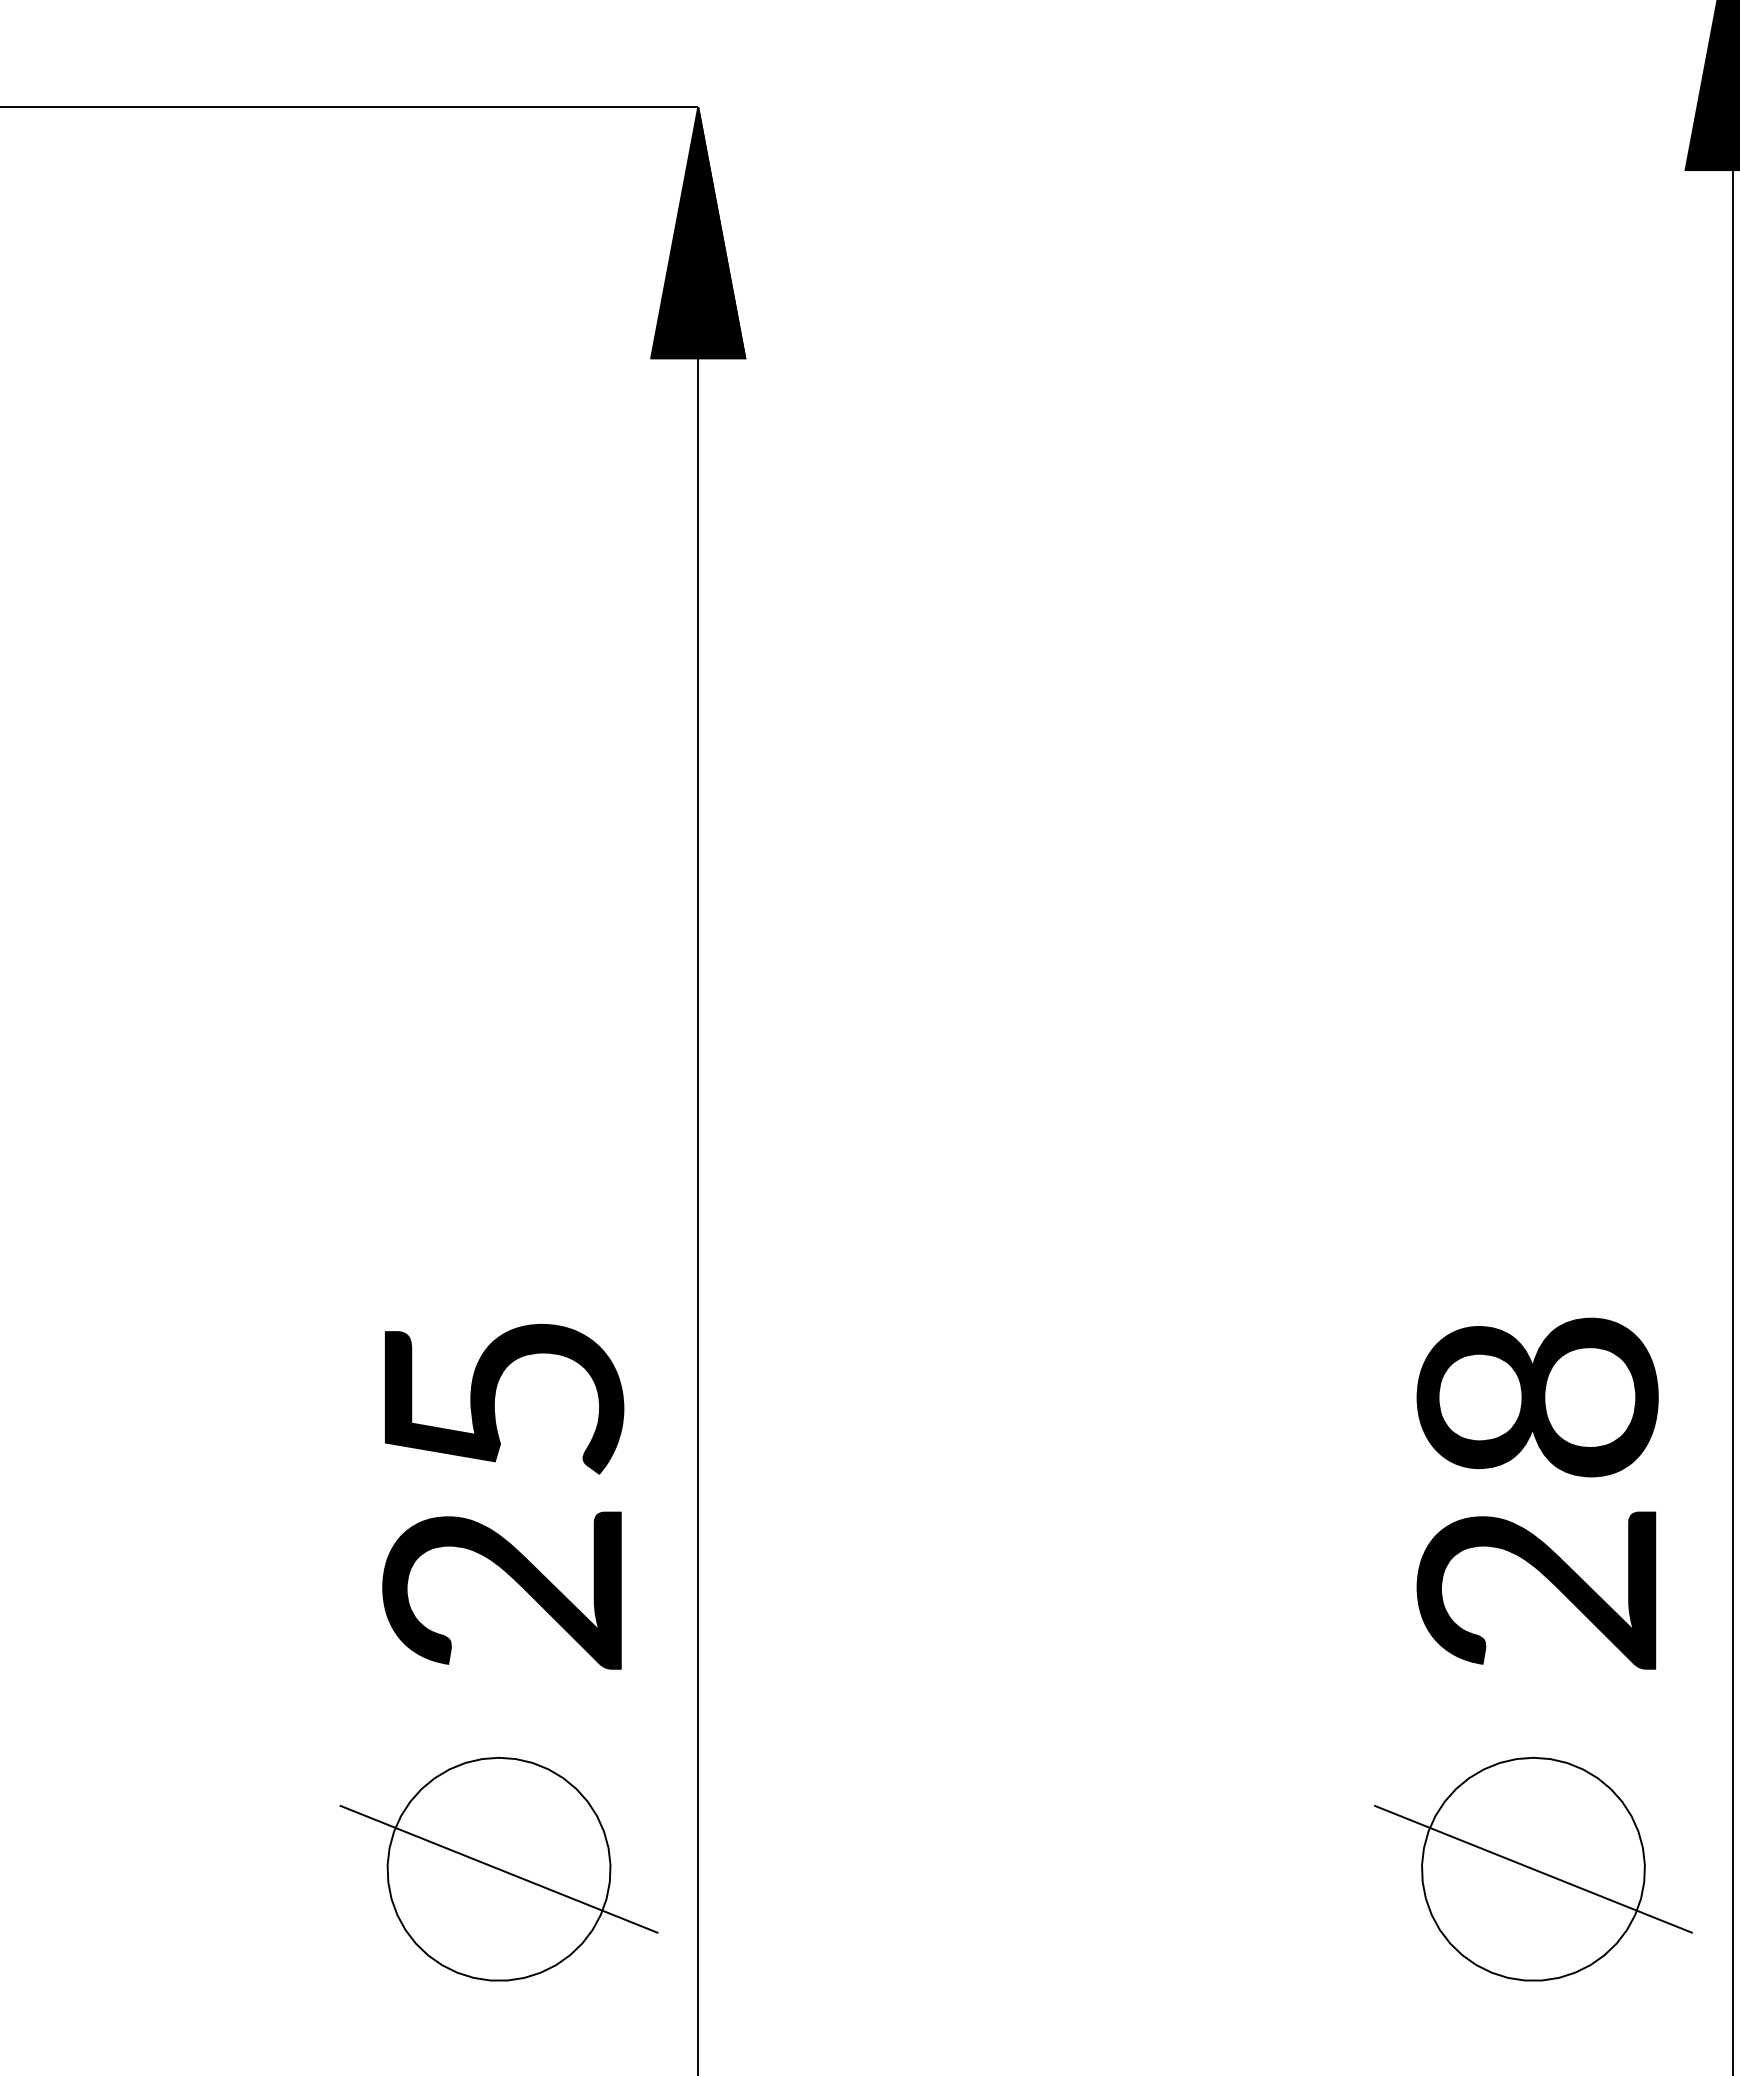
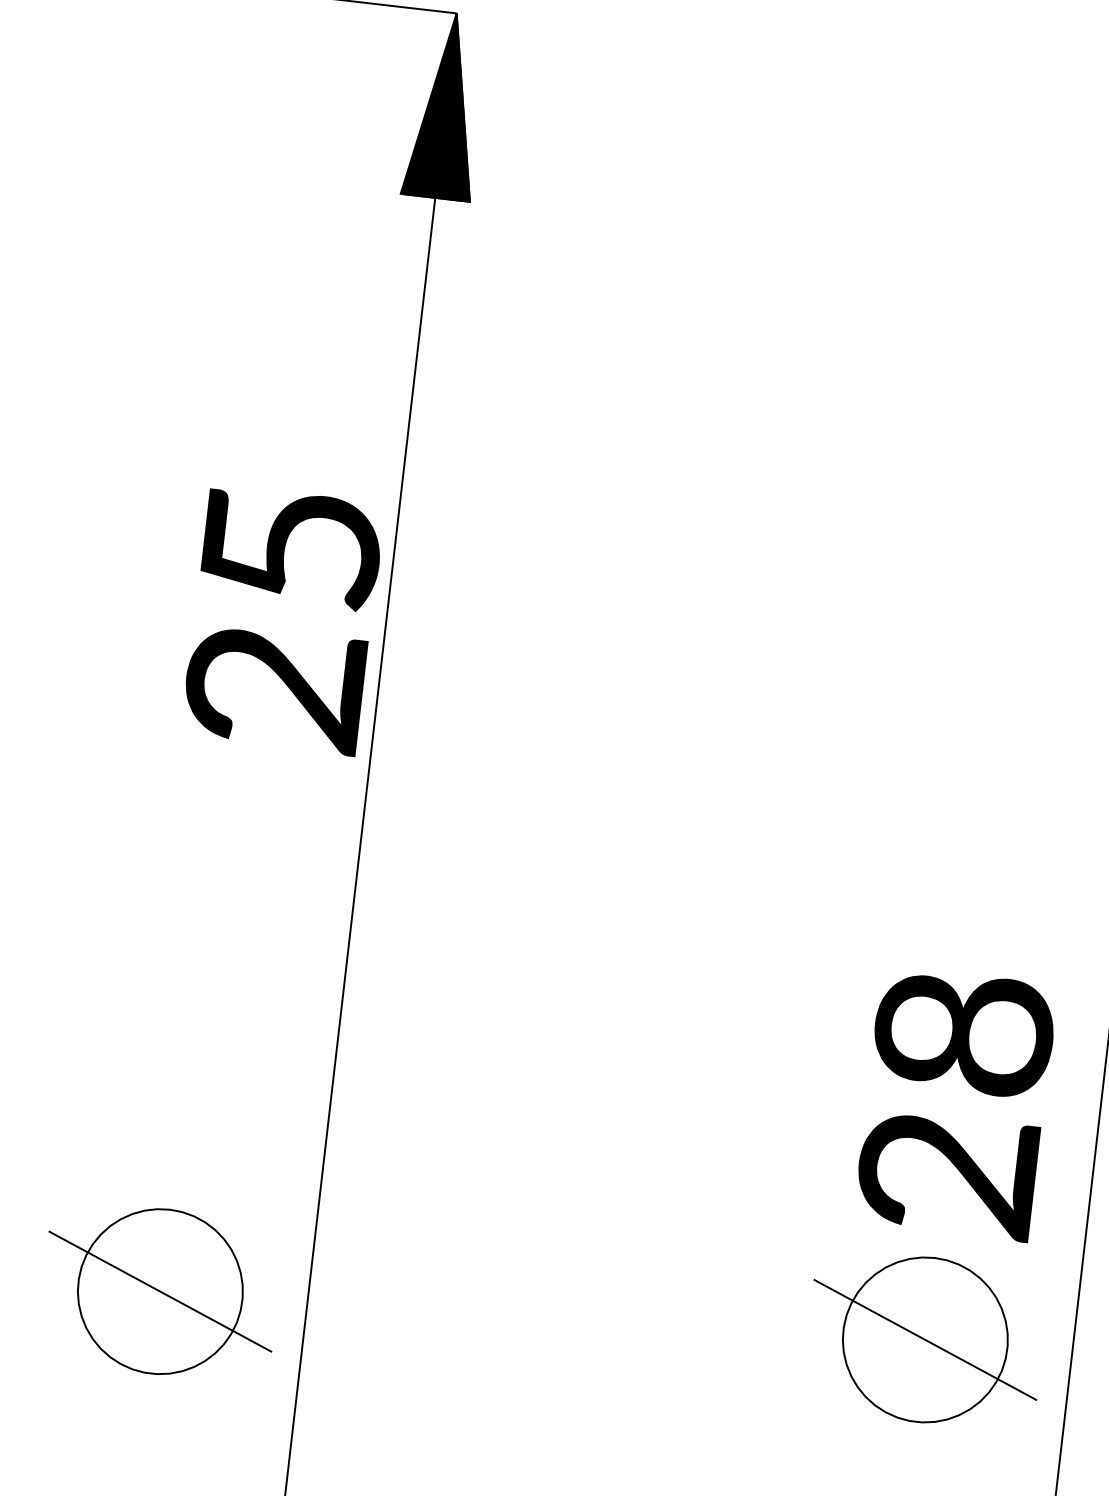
text: (503, 1496) -> (283, 619), moved
part: (1533, 1868) -> (925, 1339), moved

